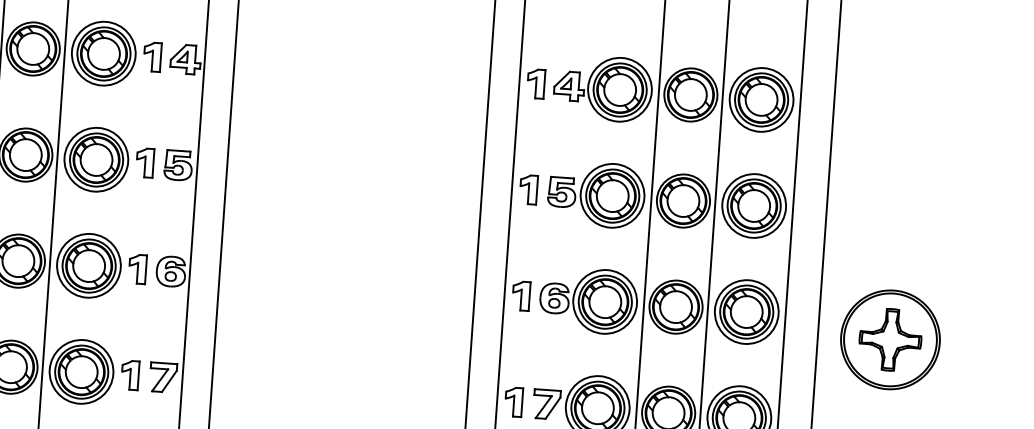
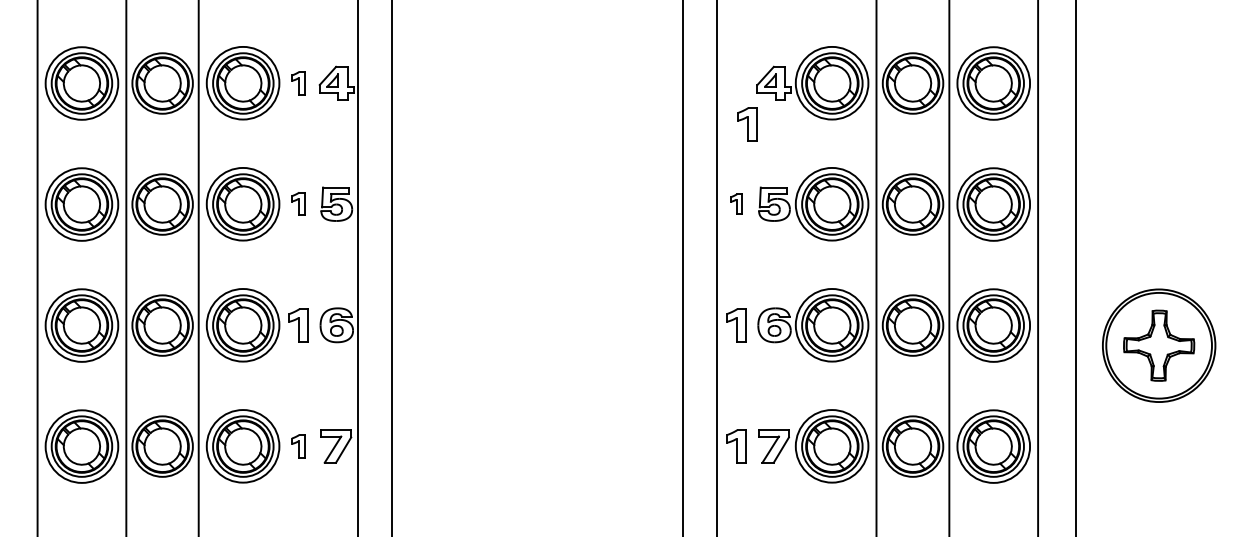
part: (152, 57) -> (298, 83), size x0.7
part: (536, 84) -> (747, 124), moved
part: (144, 162) -> (298, 203), size x0.7
part: (528, 189) -> (736, 203), size x0.6
part: (130, 375) -> (298, 446), size x0.7

